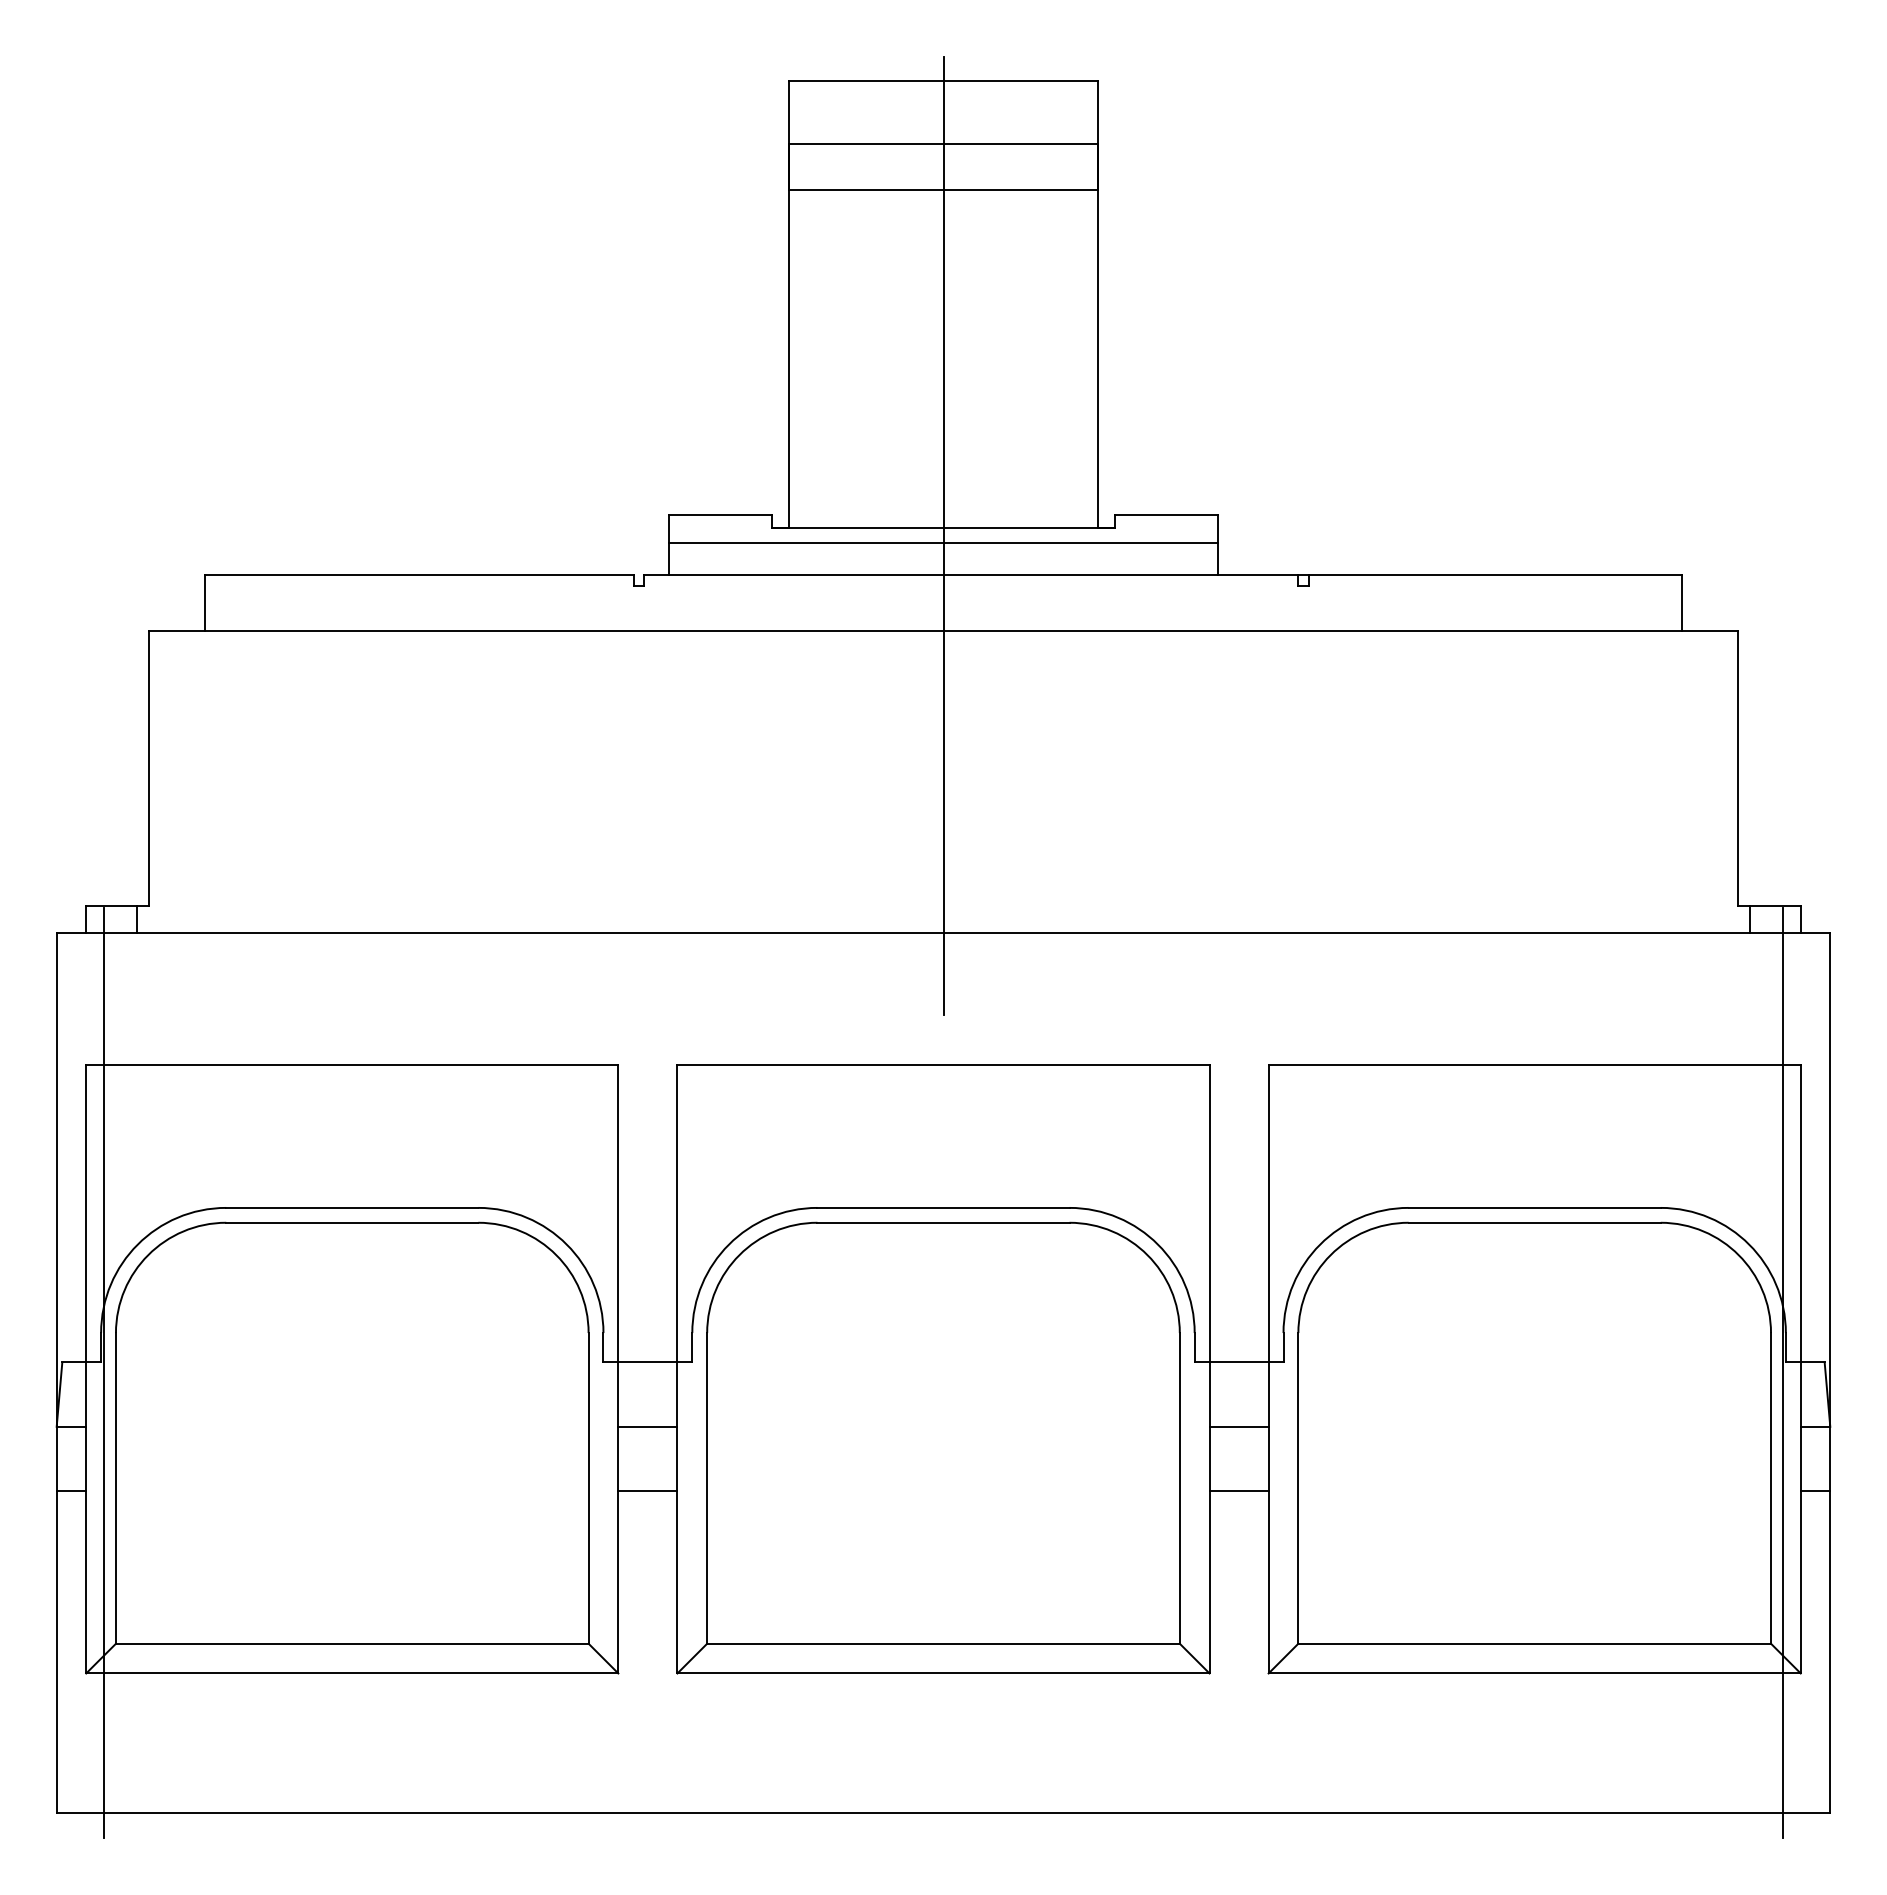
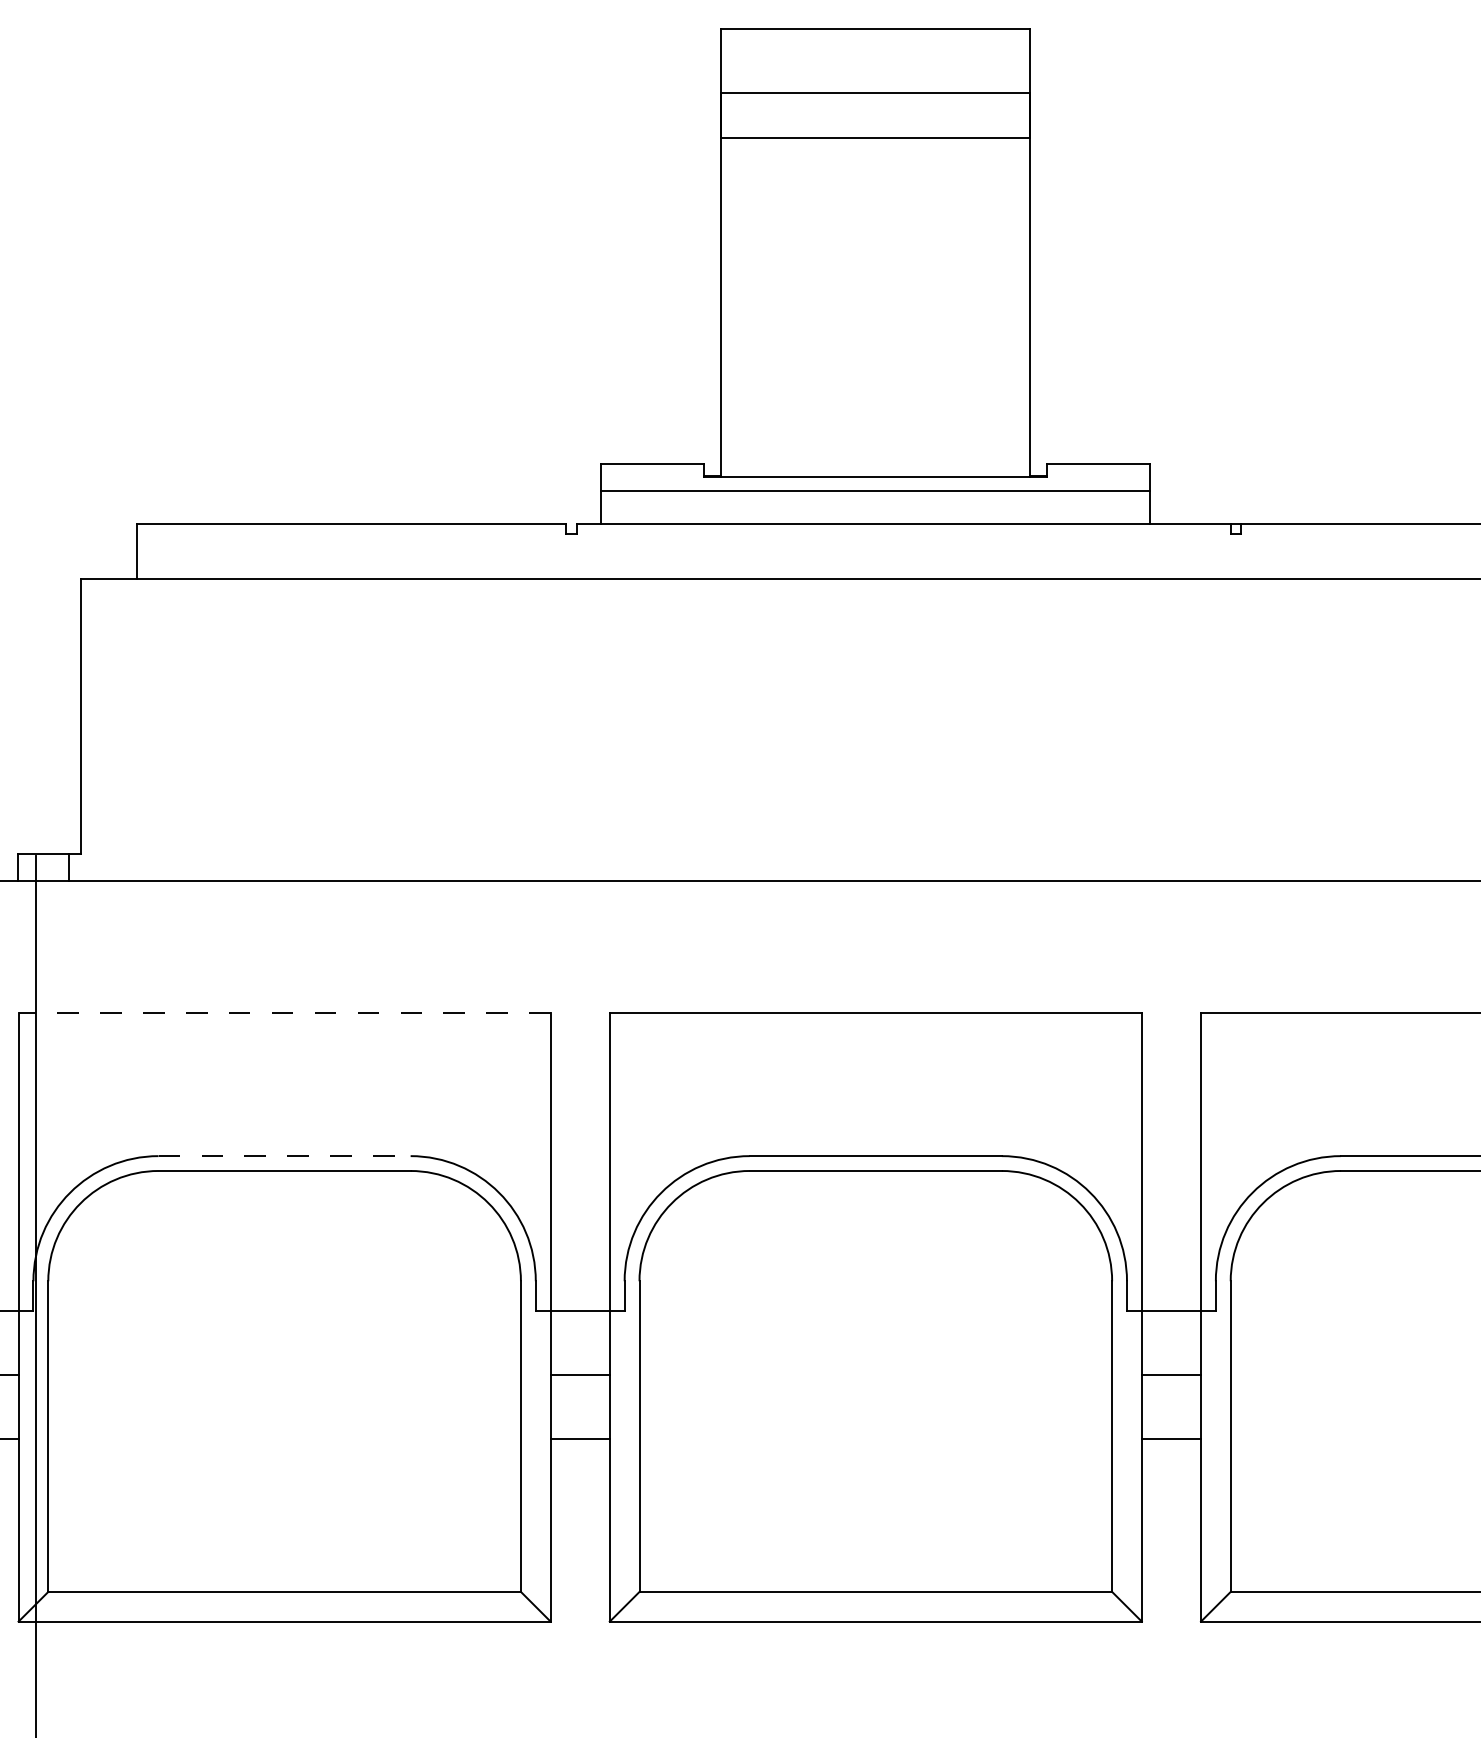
line: (943, 535) -> (875, 483), removed
line: (351, 1064) -> (283, 1012), solid -> dashed
line: (352, 1207) -> (284, 1155), solid -> dashed

